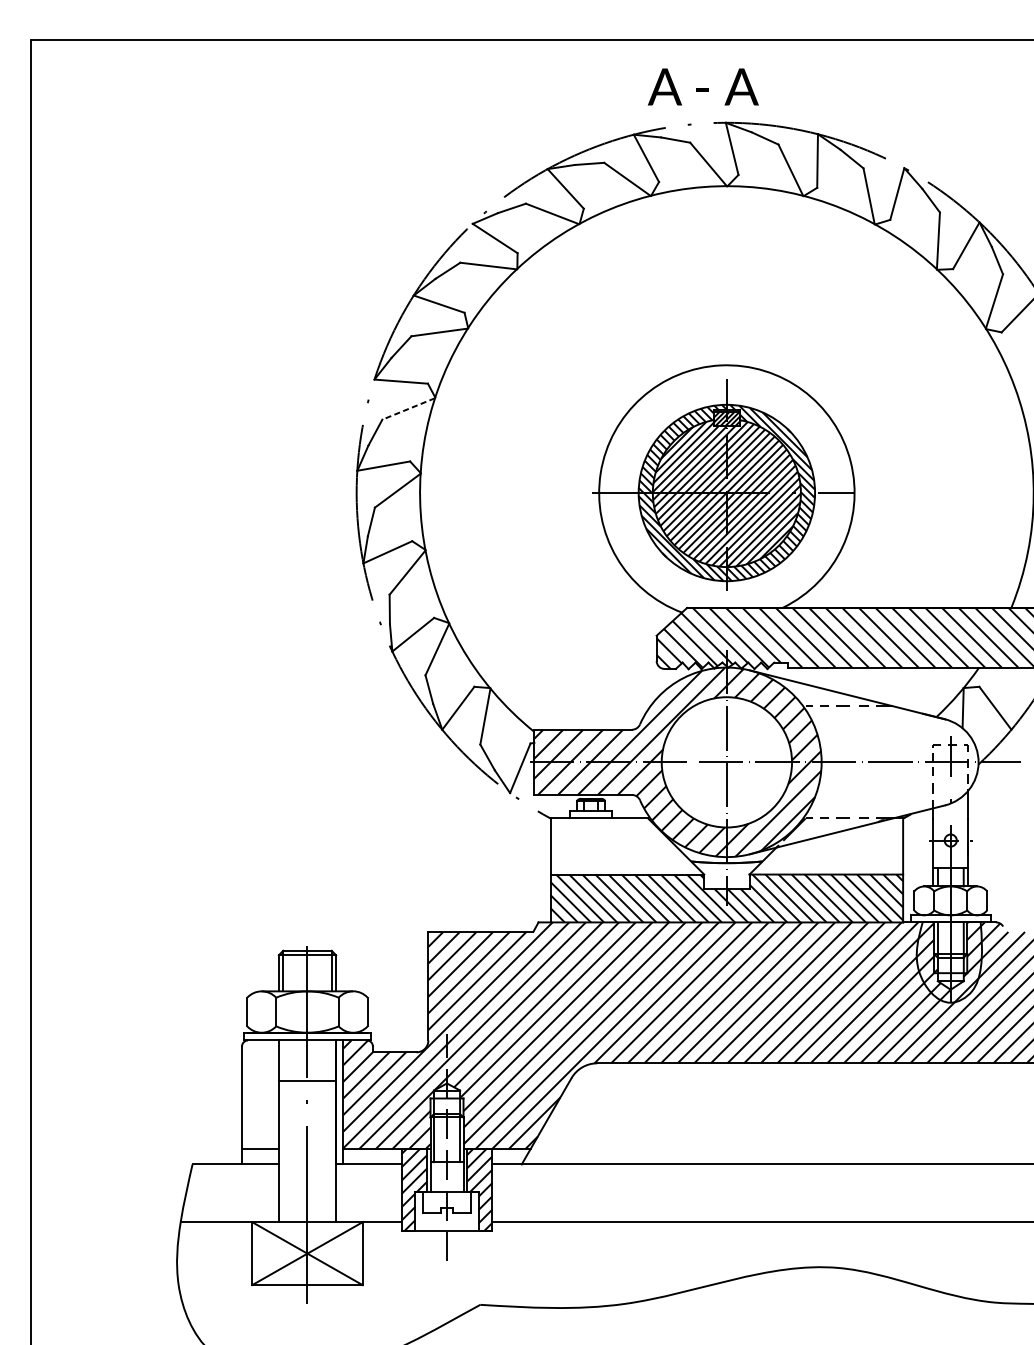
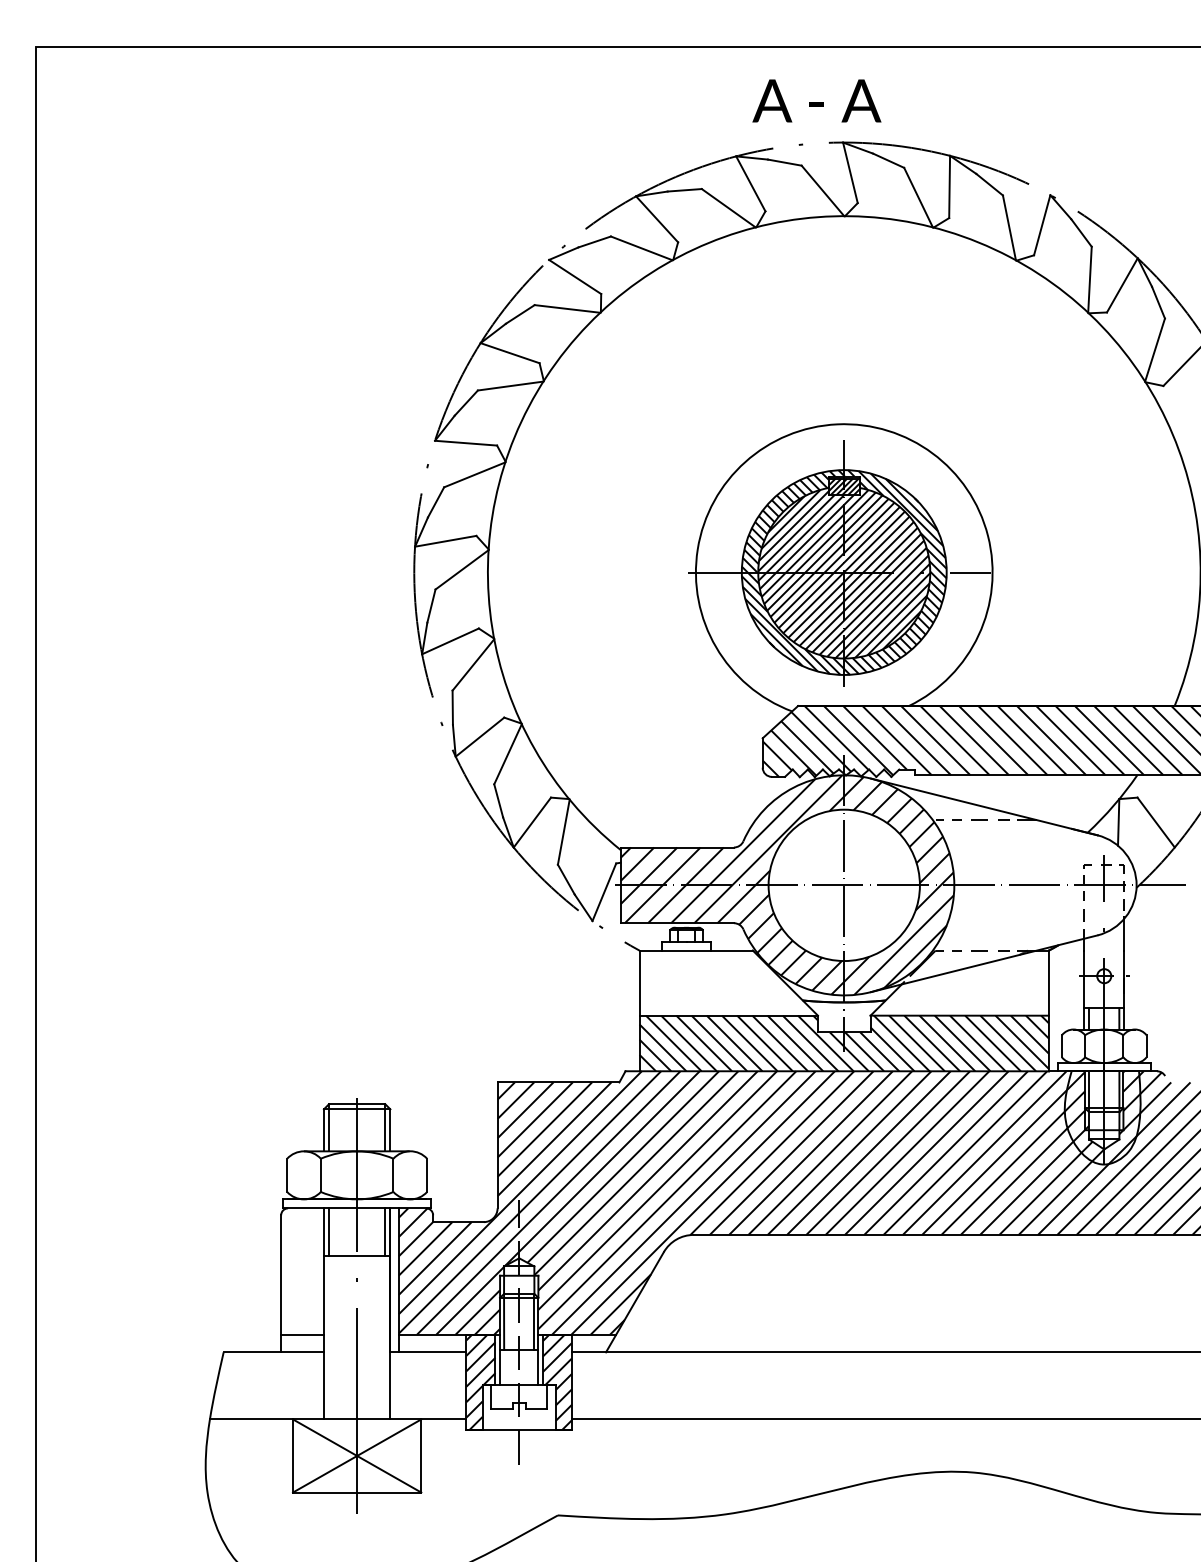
line: (408, 409) -> (474, 475), dashed -> solid
line: (283, 1060) -> (329, 1231), added
line: (331, 1060) -> (385, 1231), added

